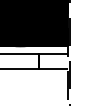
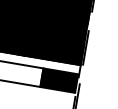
fill: (53, 60) -> (59, 79), added

